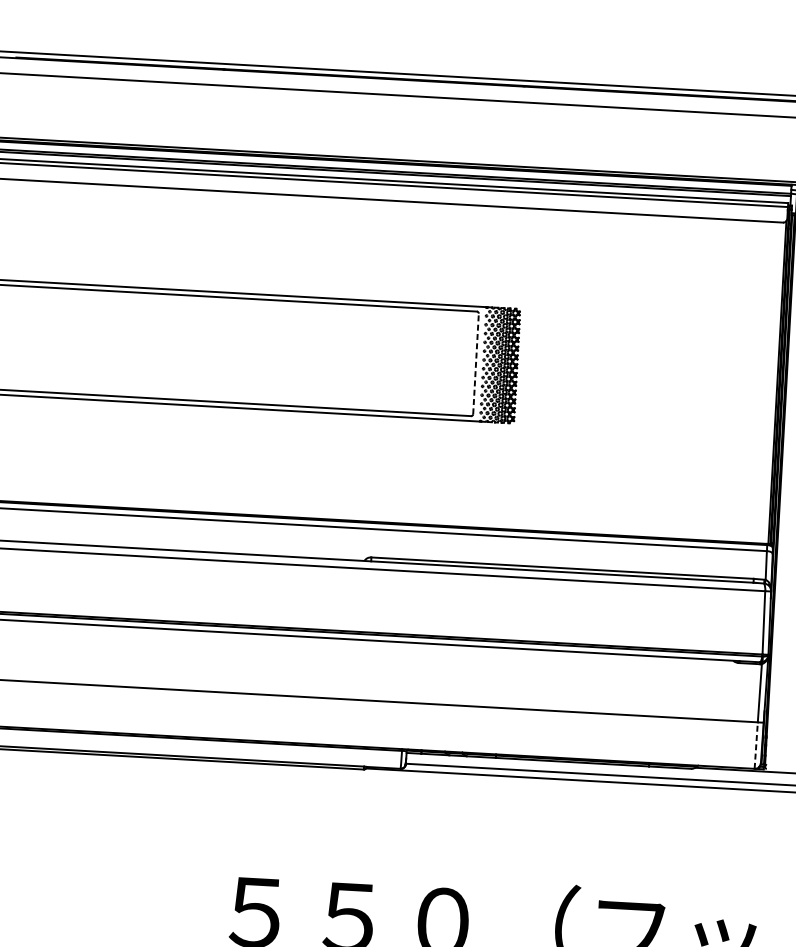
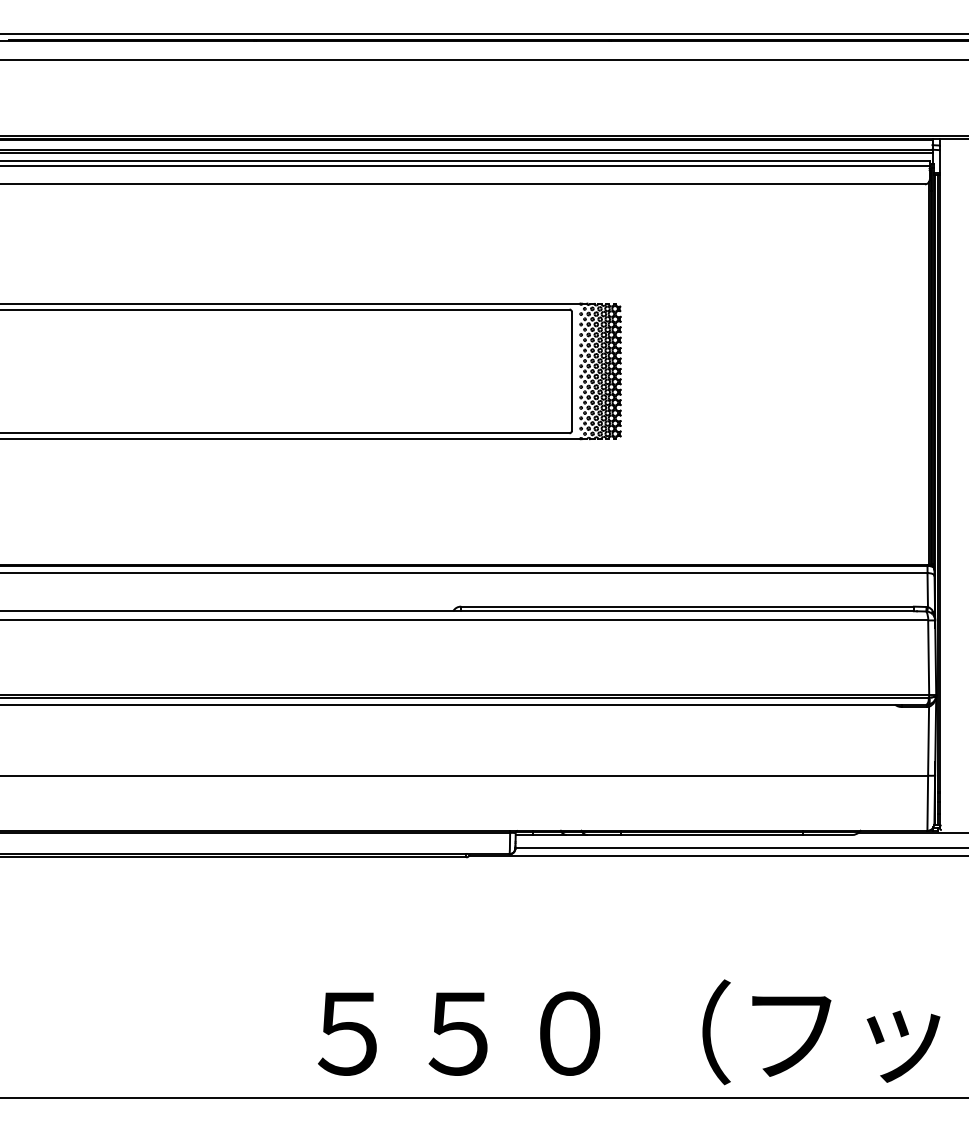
line: (475, 364) -> (571, 371), dashed -> solid
line: (756, 745) -> (927, 803), dashed -> solid

